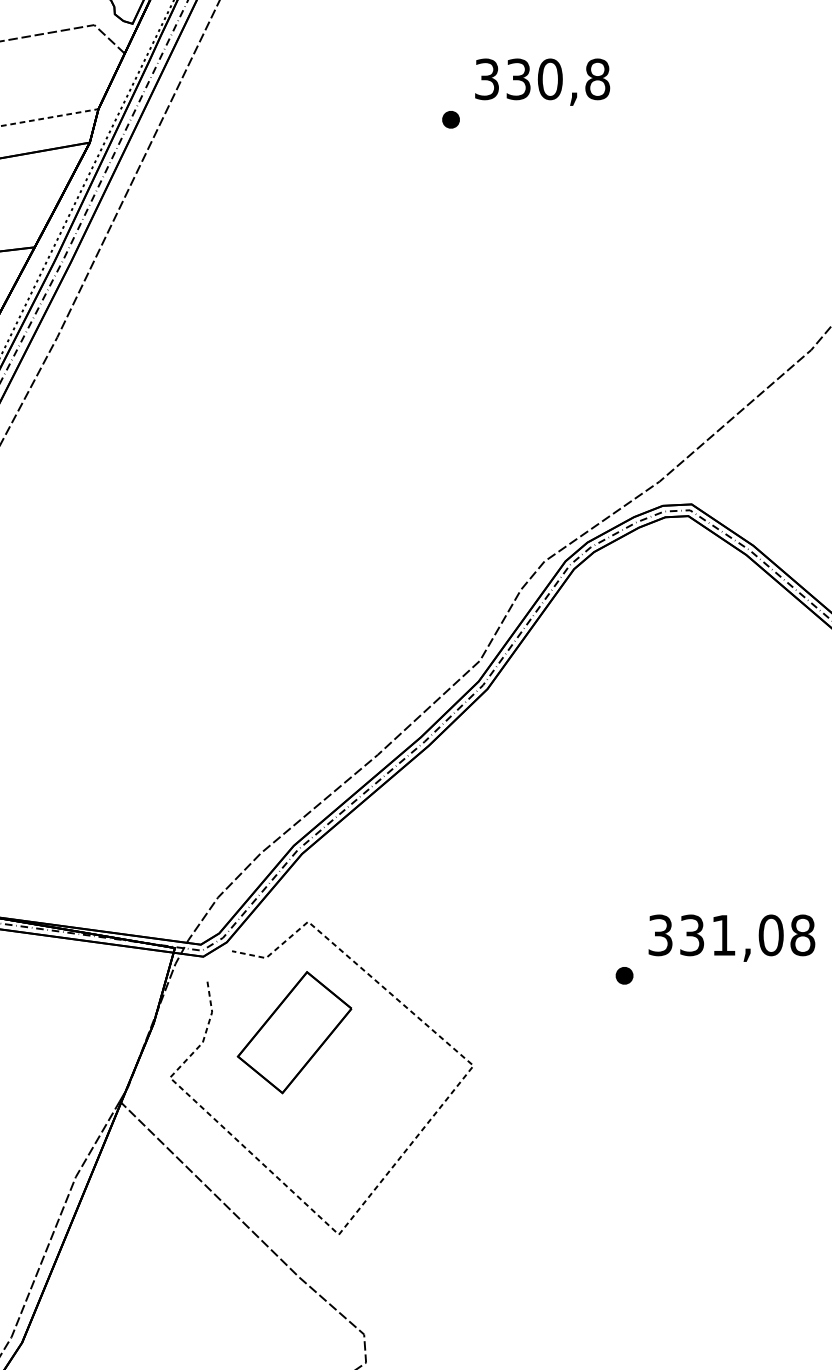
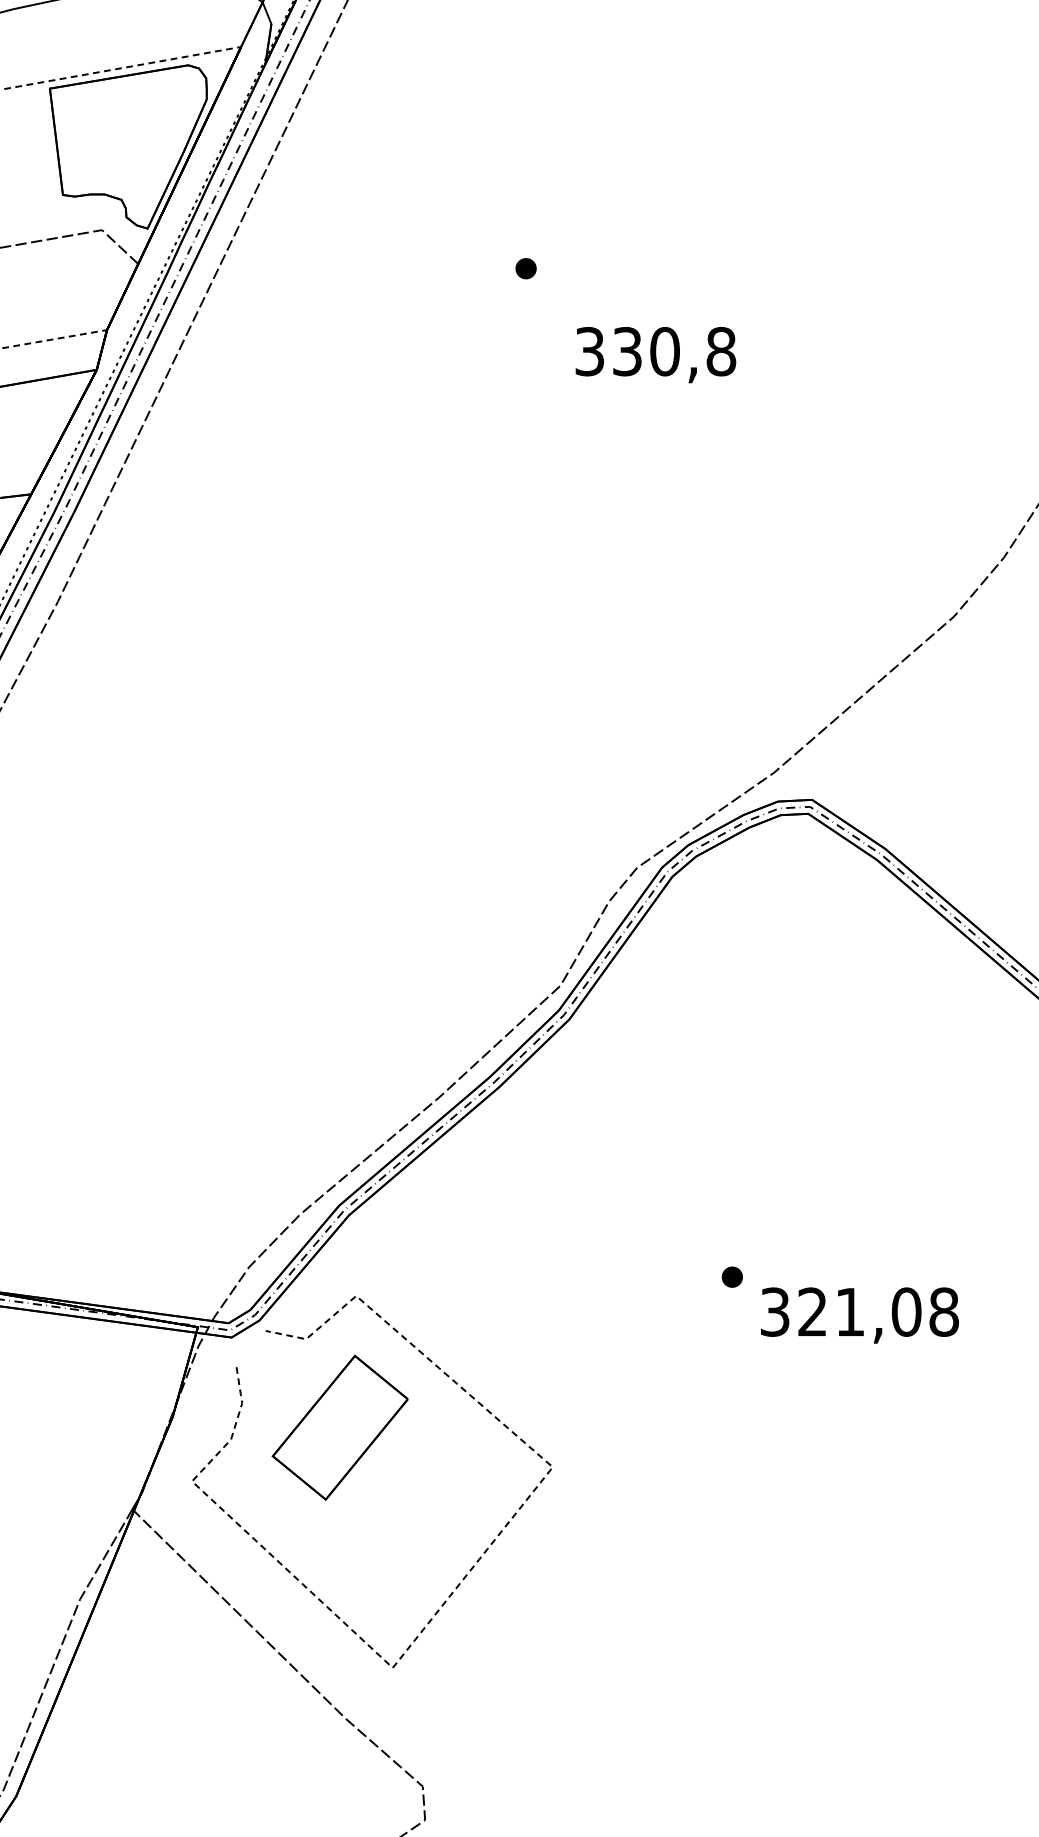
text: (542, 82) -> (655, 355), moved
part: (450, 119) -> (525, 268), moved
text: (691, 934) -> (812, 1311), 331,08 -> 321,08
part: (623, 975) -> (731, 1276), moved

